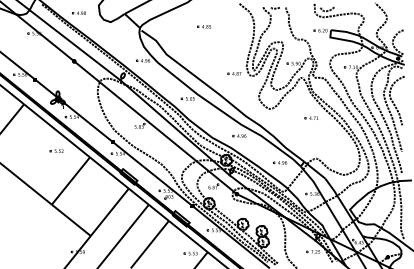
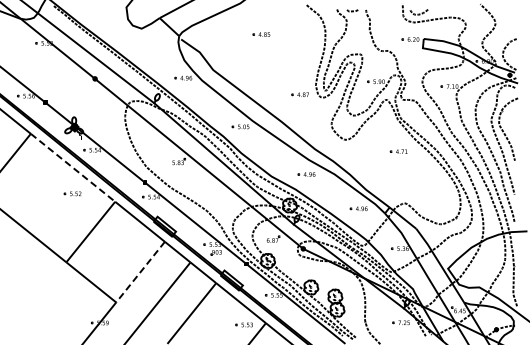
part: (79, 13) -> (101, 17), removed
line: (57, 131) -> (73, 168), solid -> dashed
line: (109, 212) -> (140, 272), solid -> dashed

